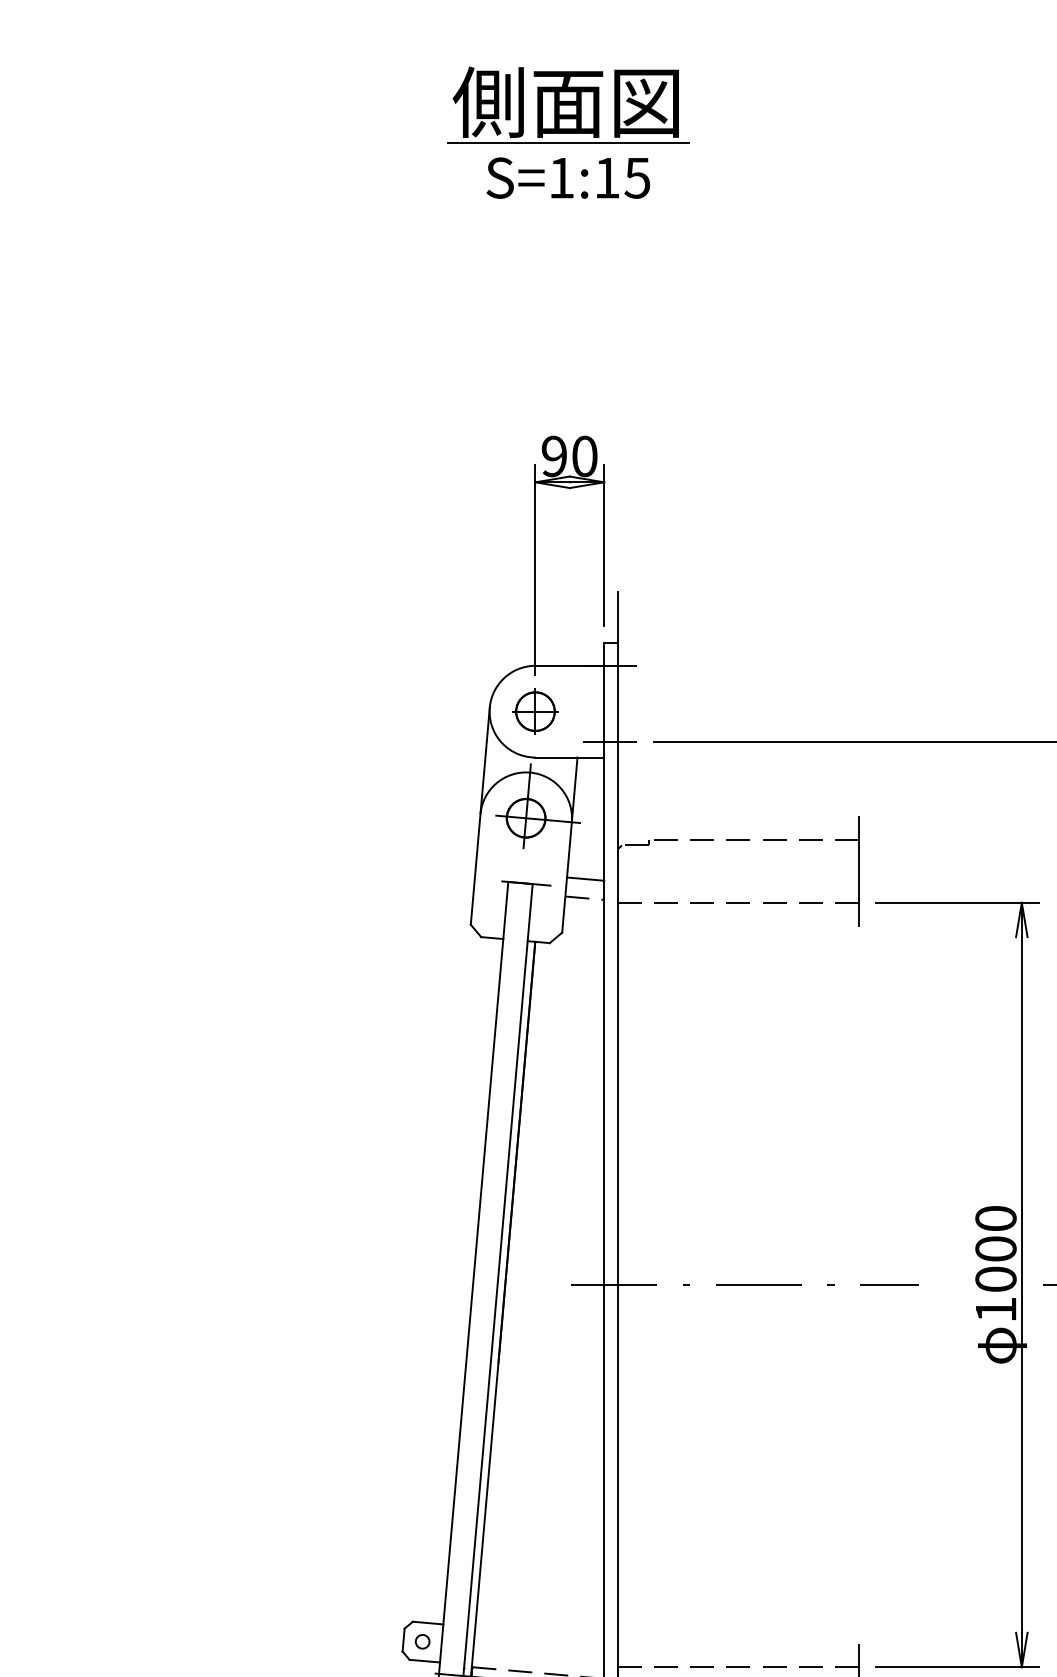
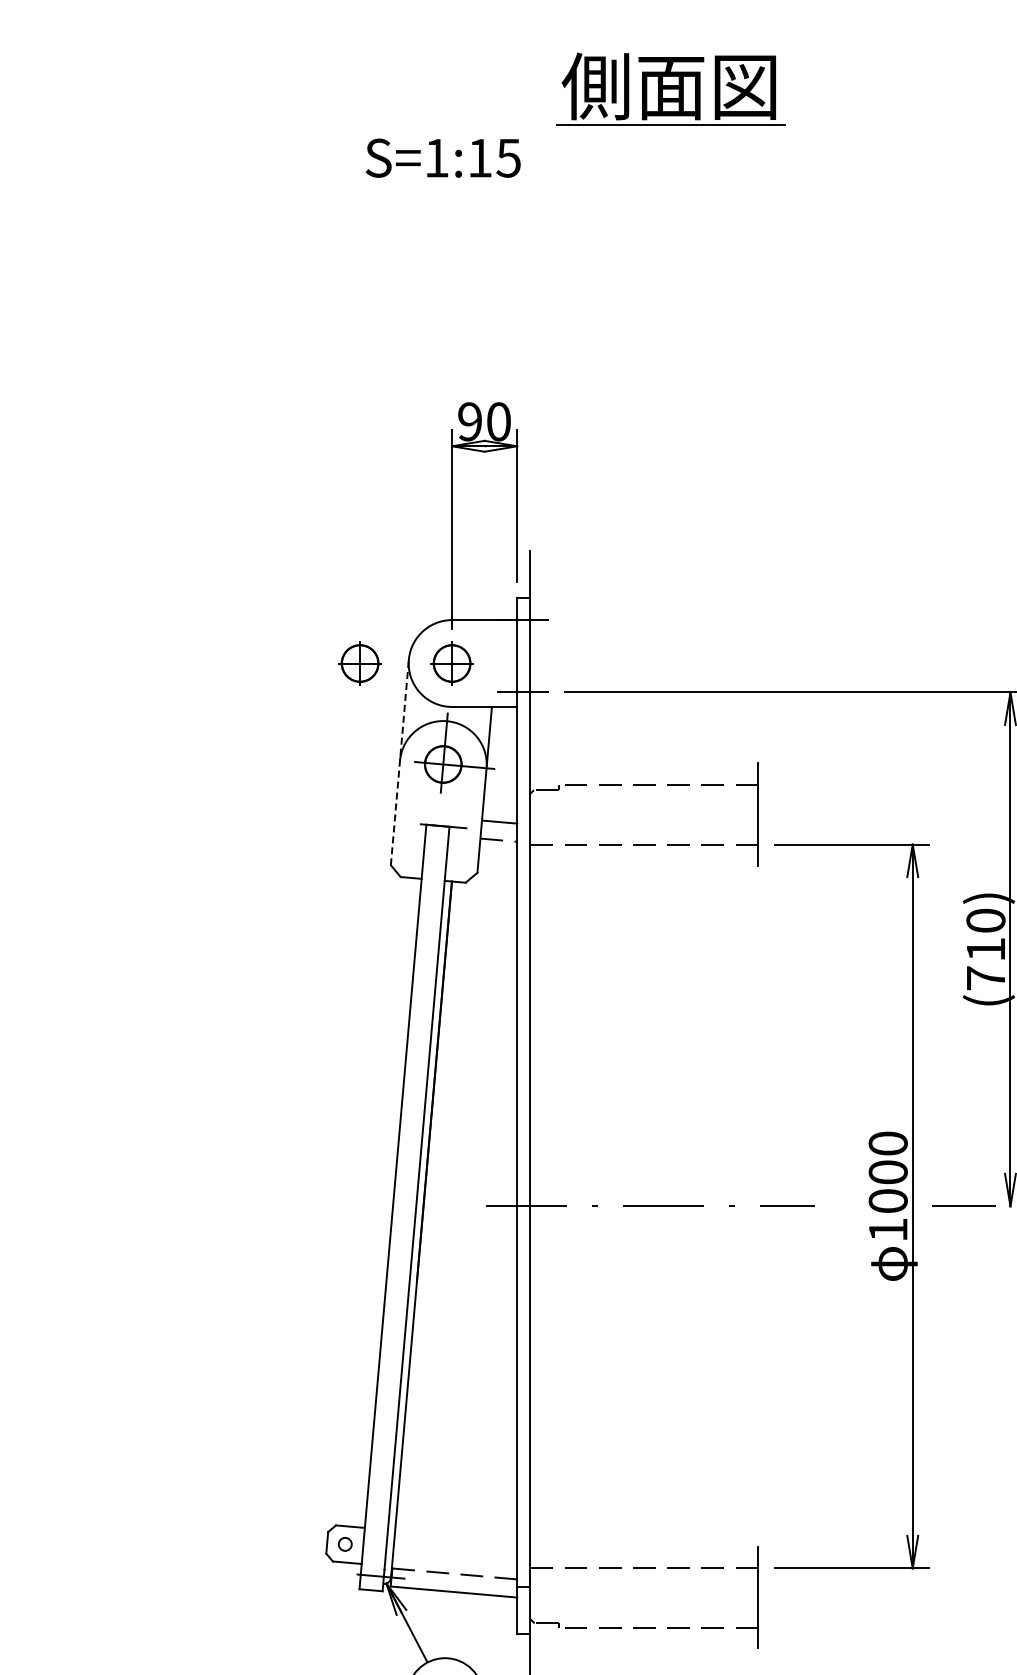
part: (567, 104) -> (670, 88), moved
text: (567, 177) -> (442, 157), moved
part: (437, 711) -> (359, 663), added
line: (479, 816) -> (399, 762), solid -> dashed

